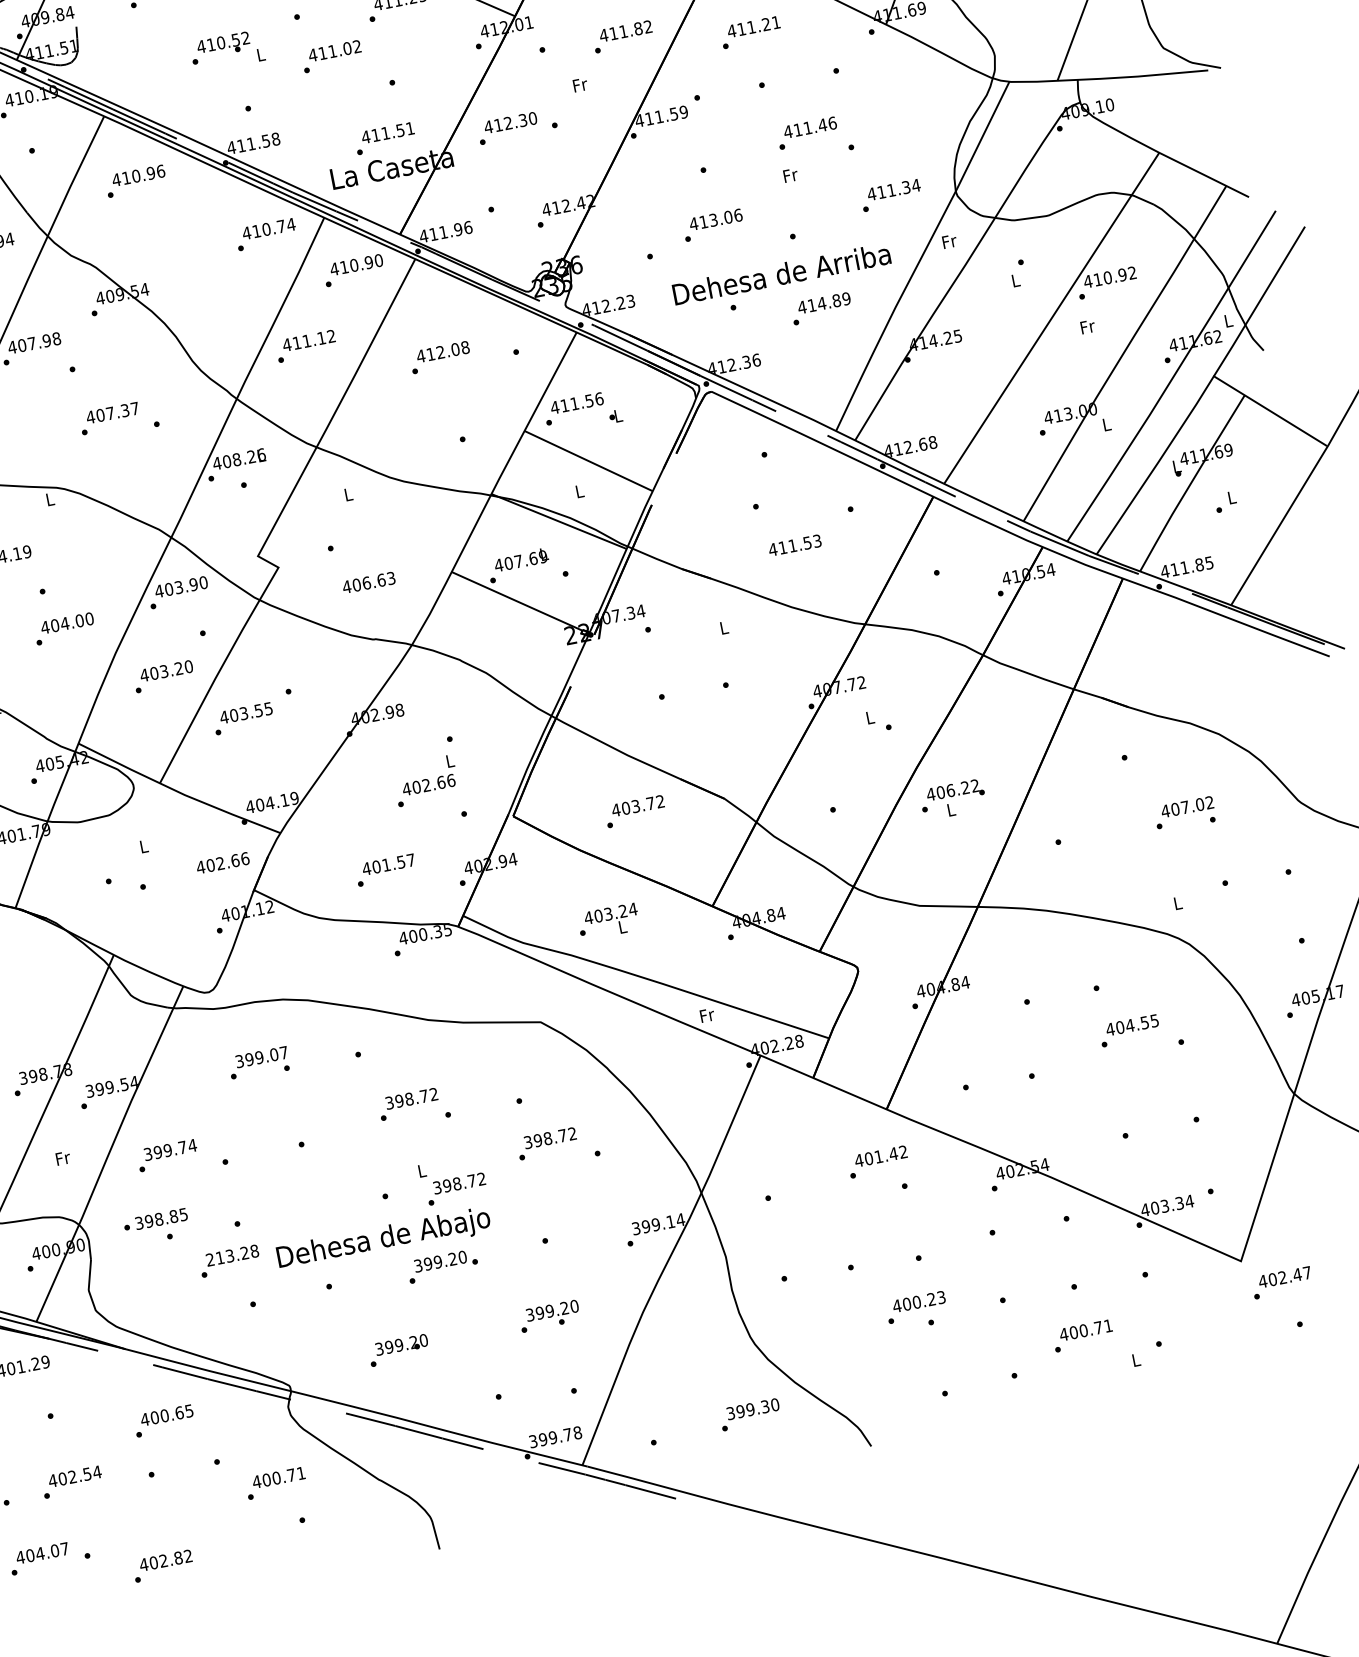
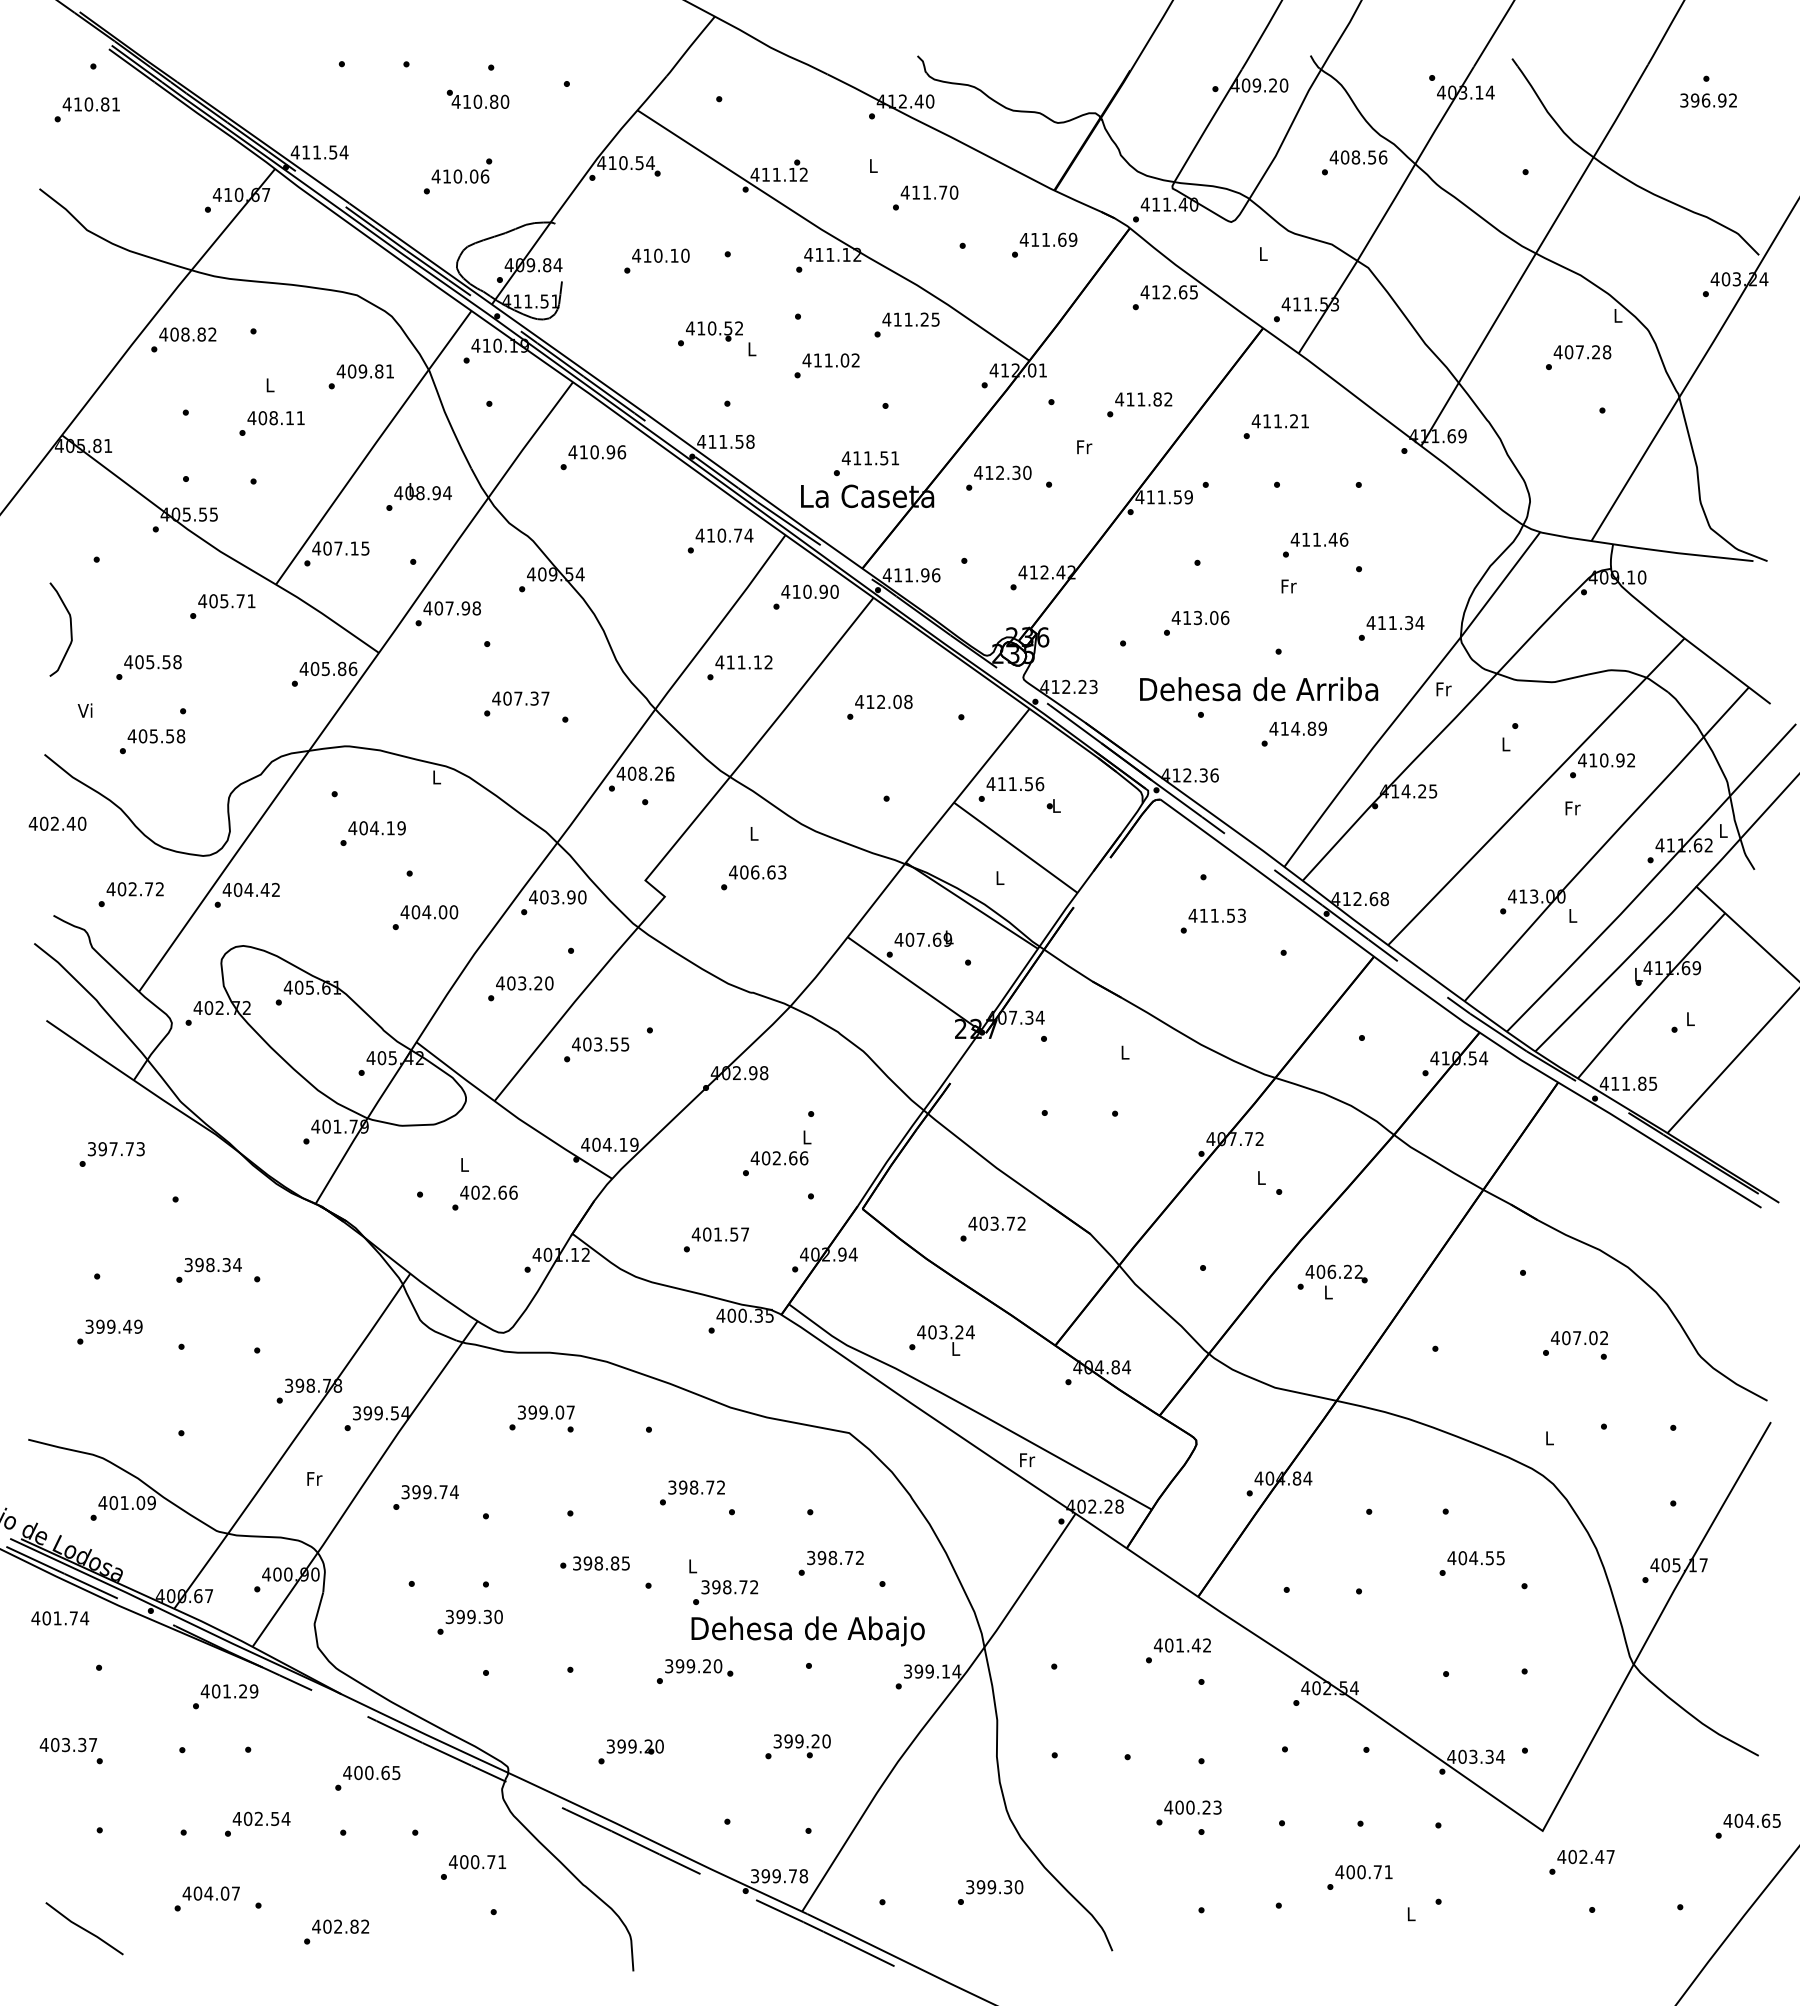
text: (794, 545) -> (1216, 915), moved
text: (368, 582) -> (757, 872), moved
text: (222, 862) -> (488, 1192), moved
text: (155, 1220) -> (594, 1563), moved
text: (383, 1239) -> (807, 1631), moved
text: (231, 1255) -> (473, 1616), 213.28 -> 399.30

